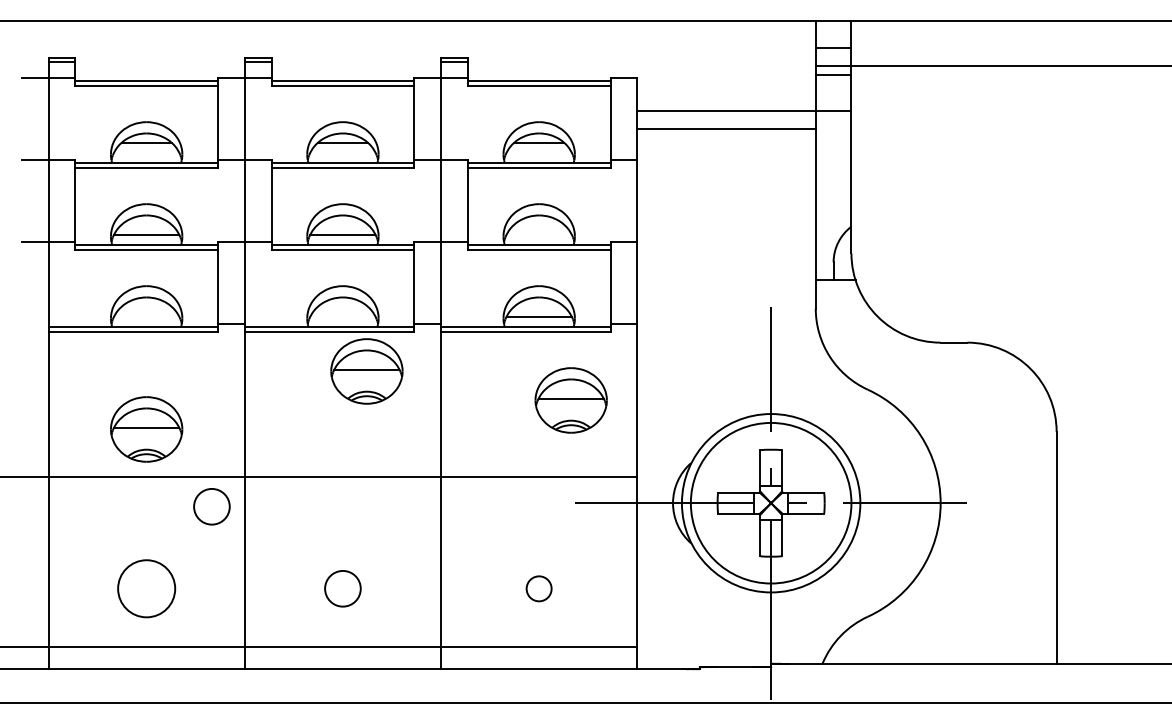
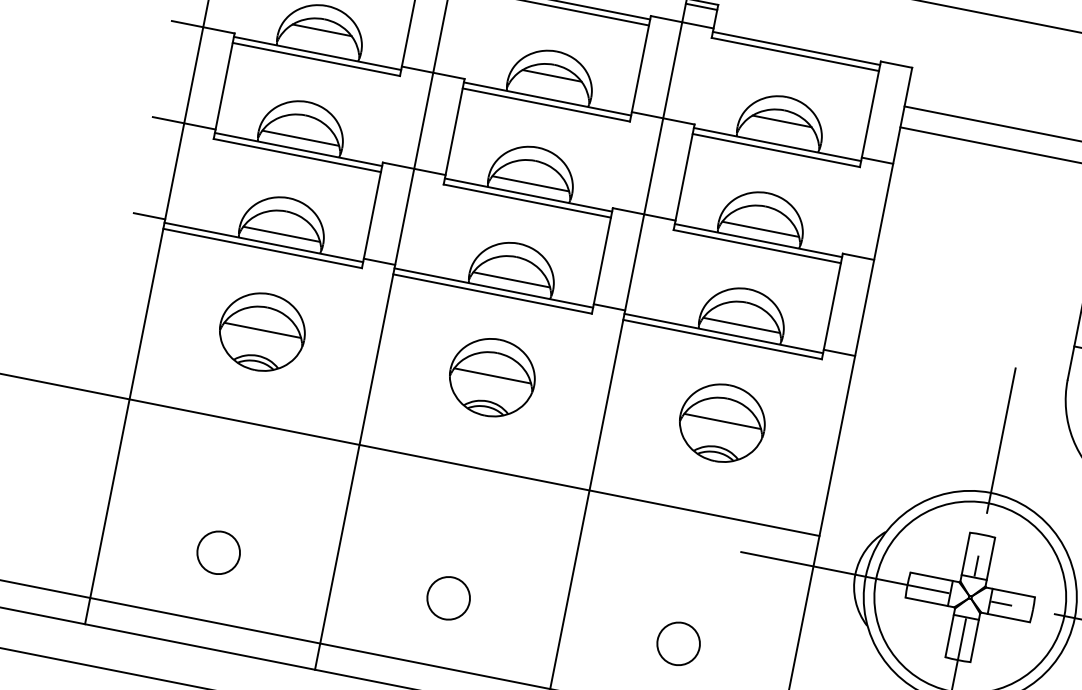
line: (538, 235) -> (759, 229), added
line: (146, 317) -> (281, 234), added
line: (342, 317) -> (511, 280), added
line: (34, 323) -> (148, 215), added
part: (366, 371) -> (491, 377), moved
part: (570, 400) -> (721, 423), moved
part: (146, 429) -> (262, 332), moved
circle: (211, 506) -> (313, 471), removed
circle: (146, 588) -> (218, 552), size x0.62
circle: (538, 588) -> (677, 643), size x1.43

